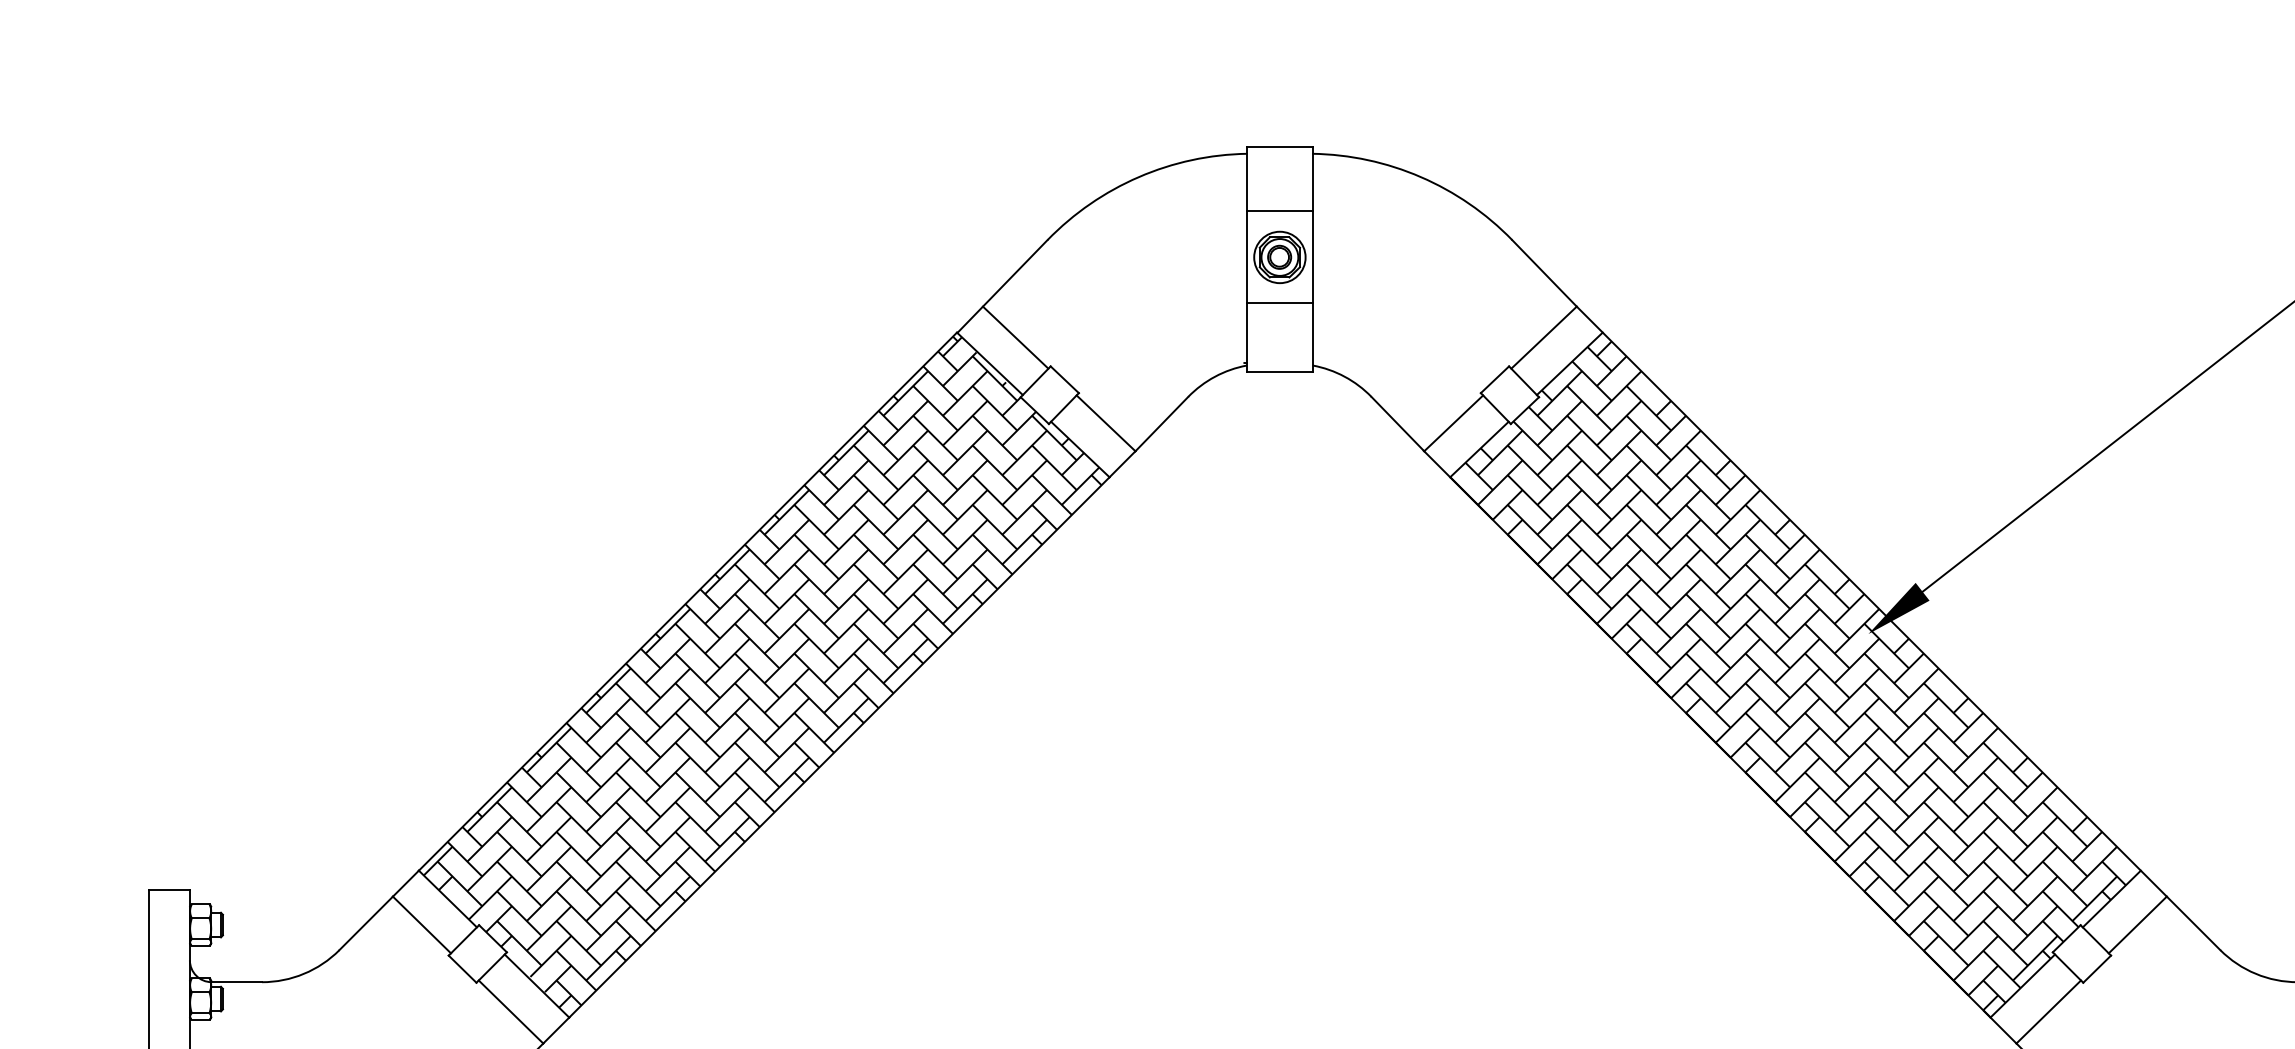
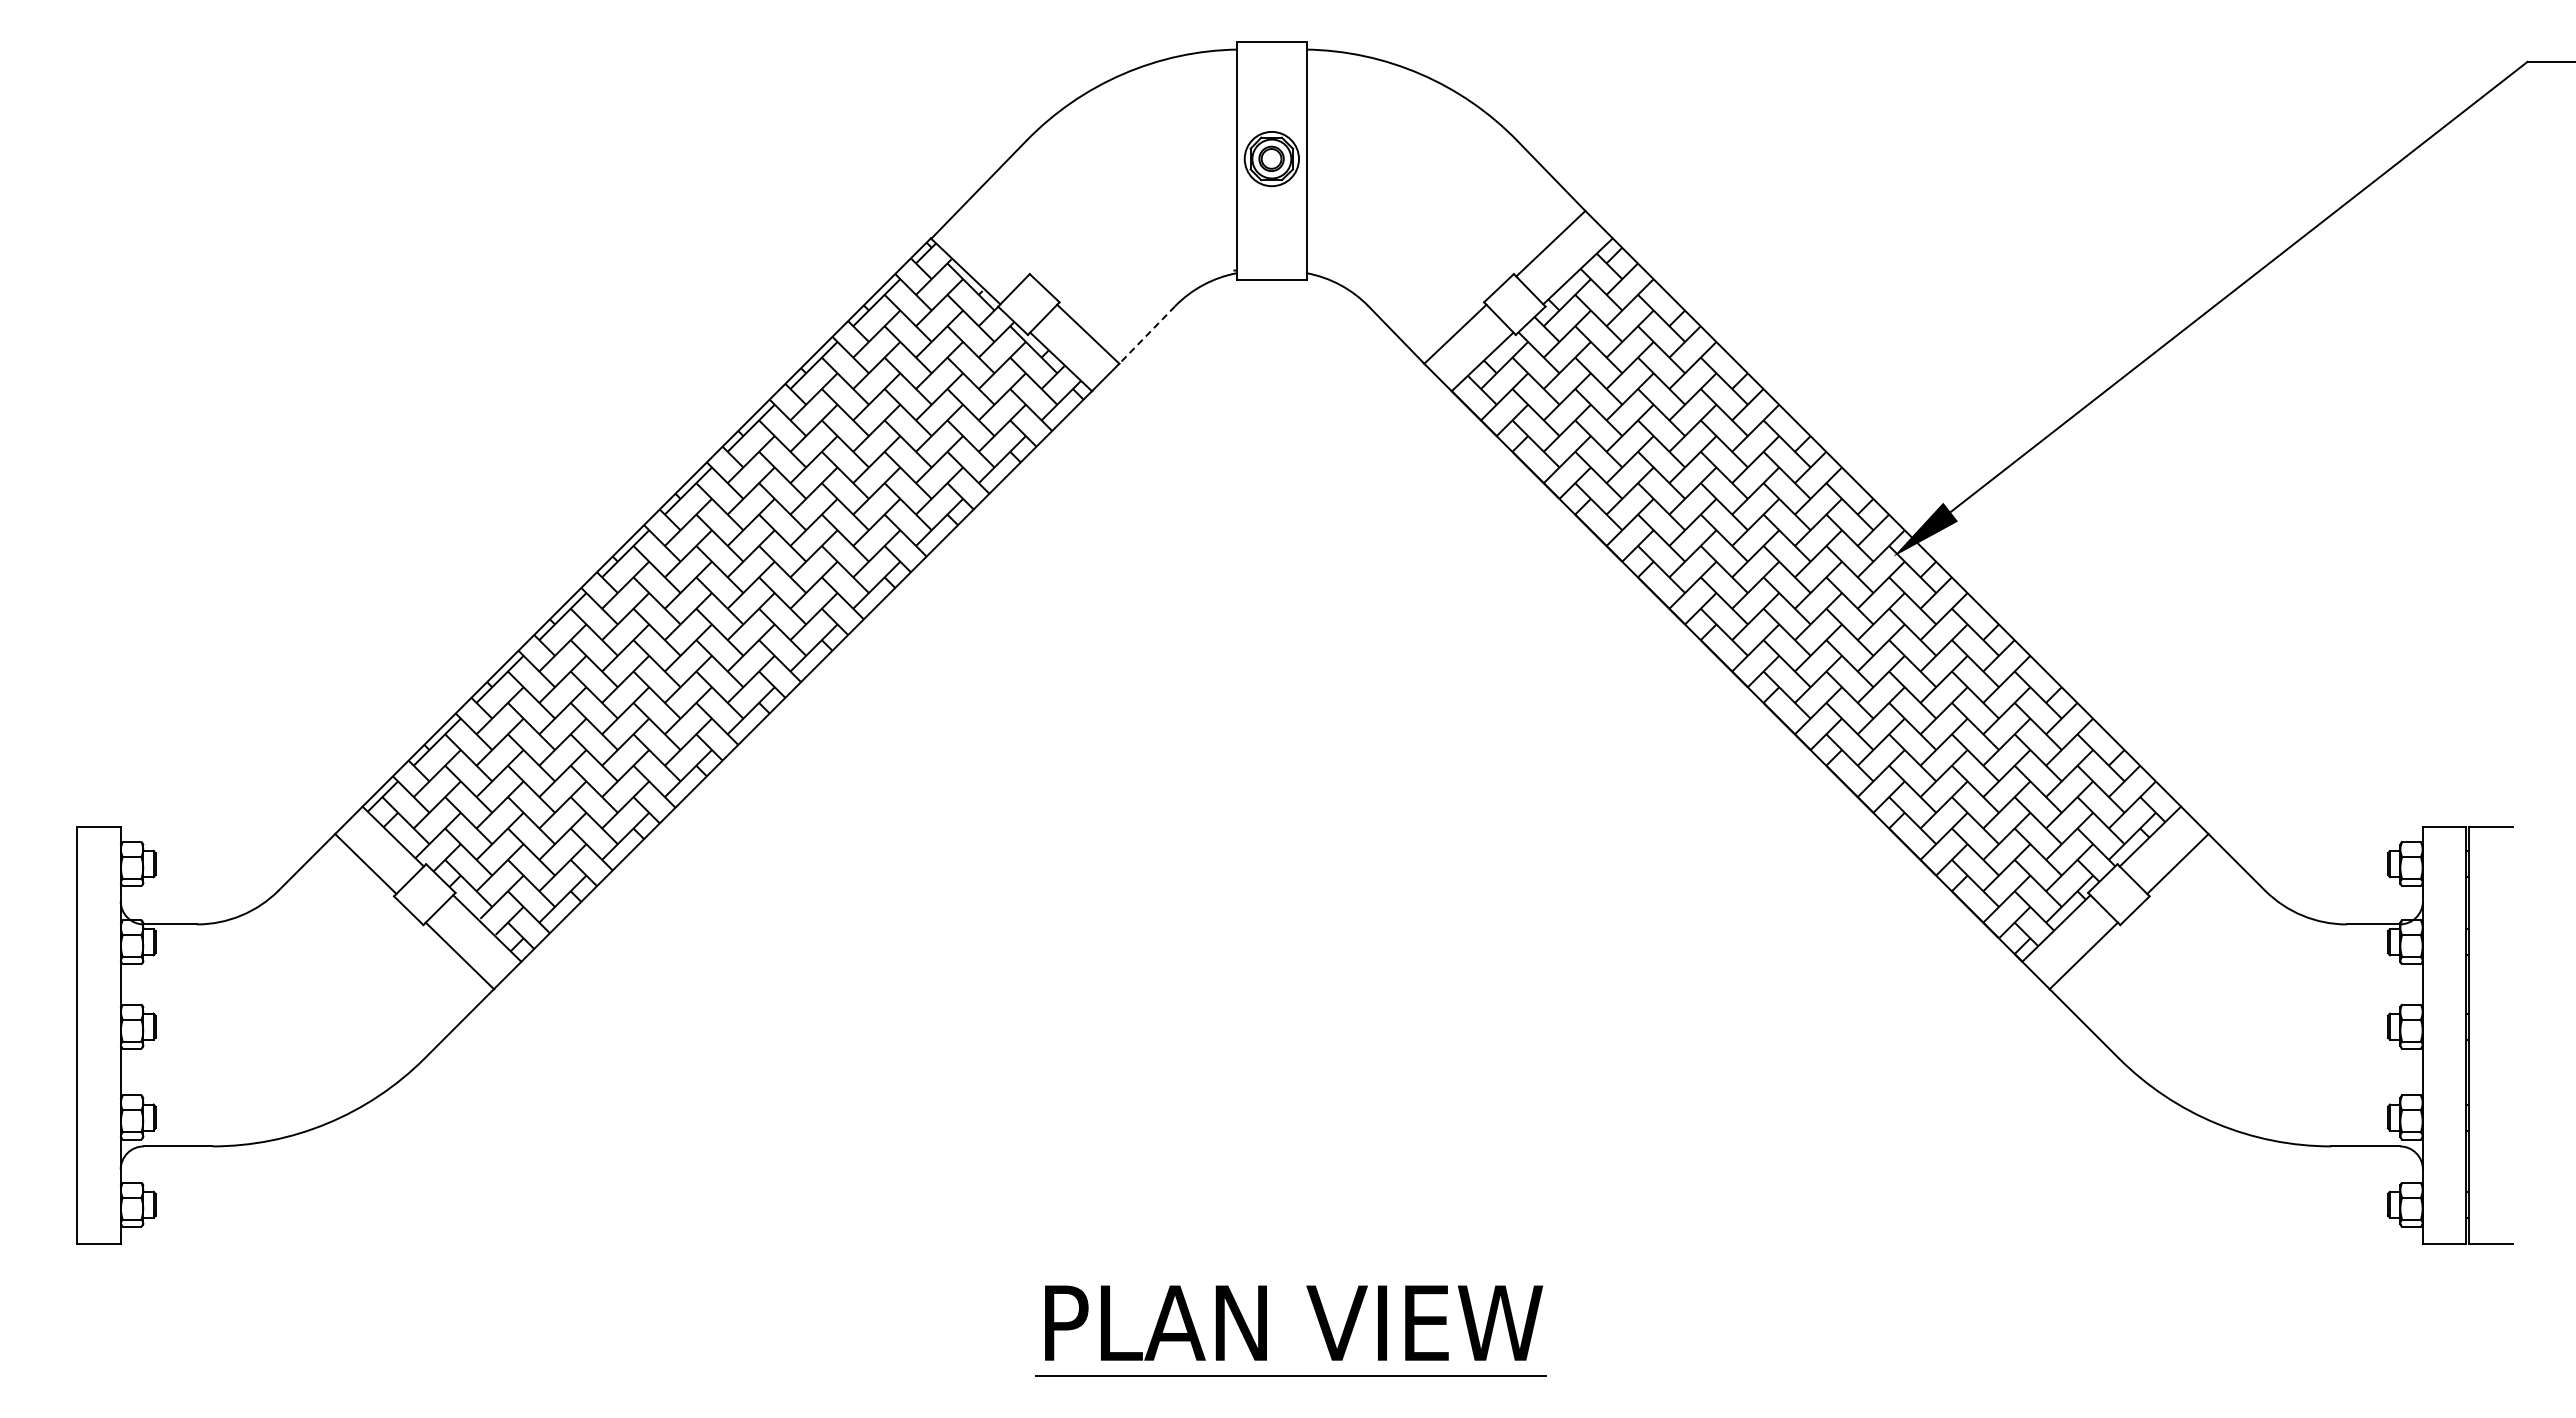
line: (1279, 211) -> (1271, 110), removed
line: (1279, 303) -> (1271, 207), removed
line: (1015, 337) -> (992, 243), removed
line: (1162, 424) -> (1147, 335), solid -> dashed

